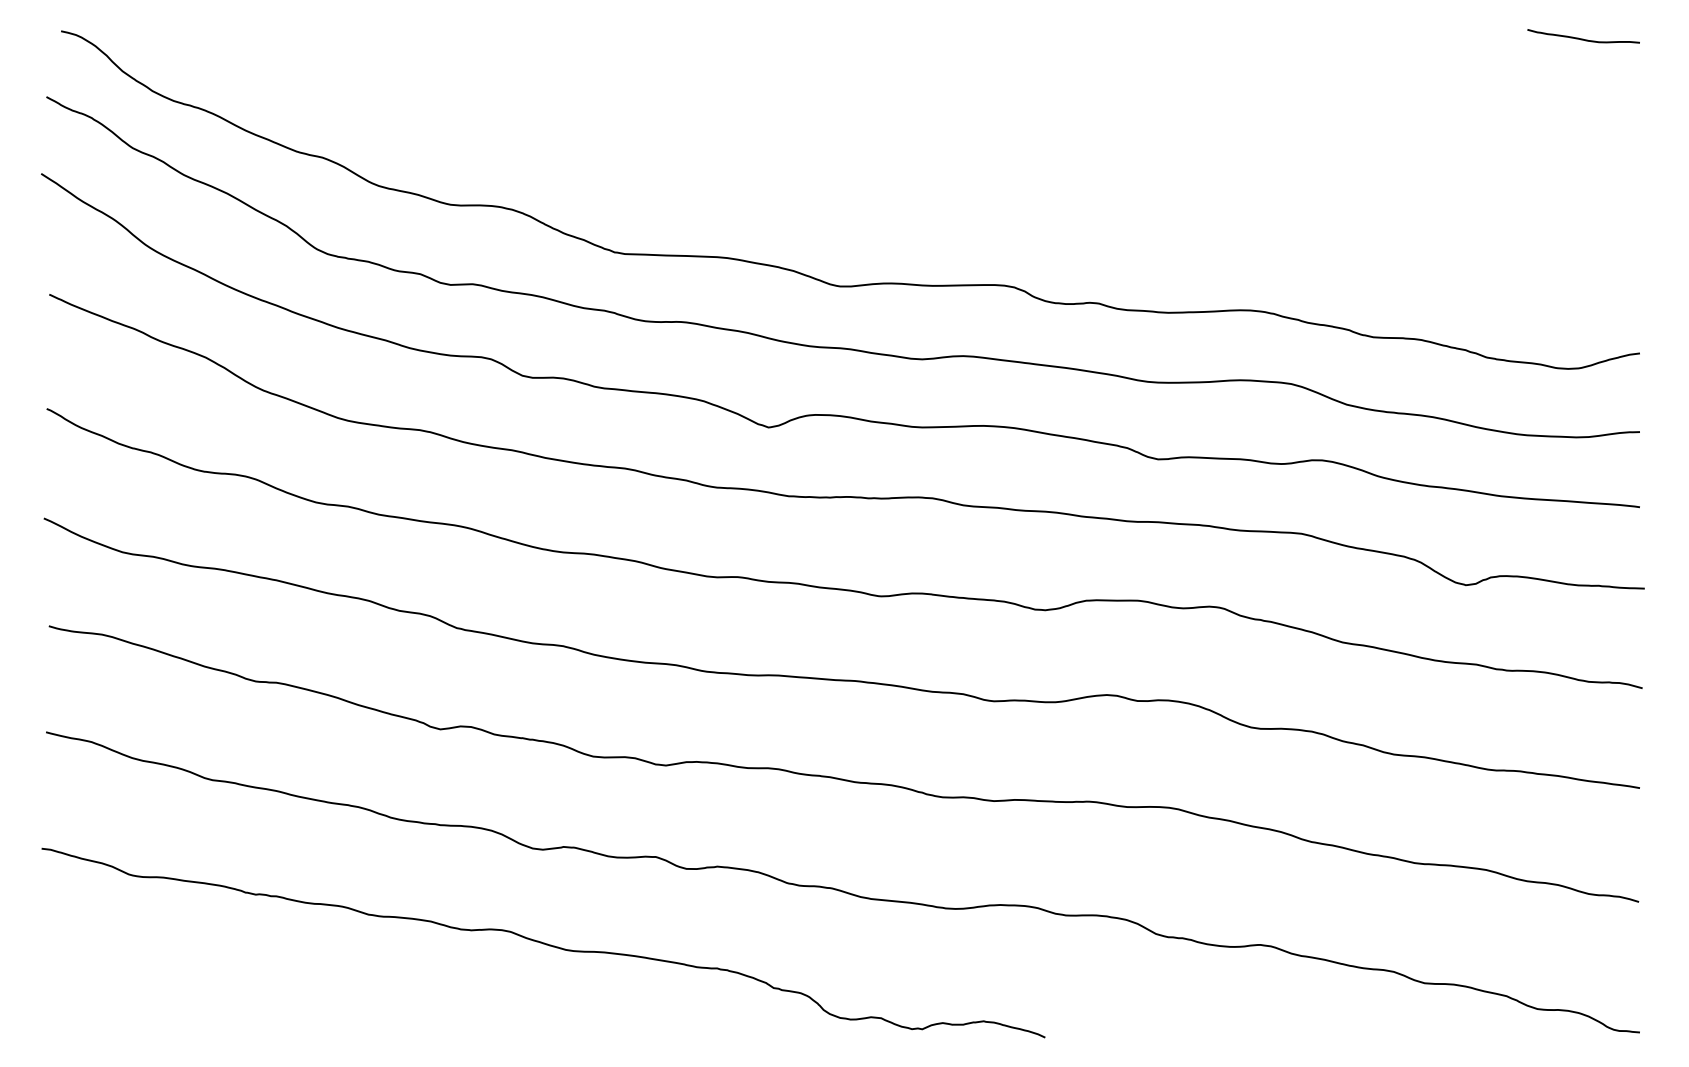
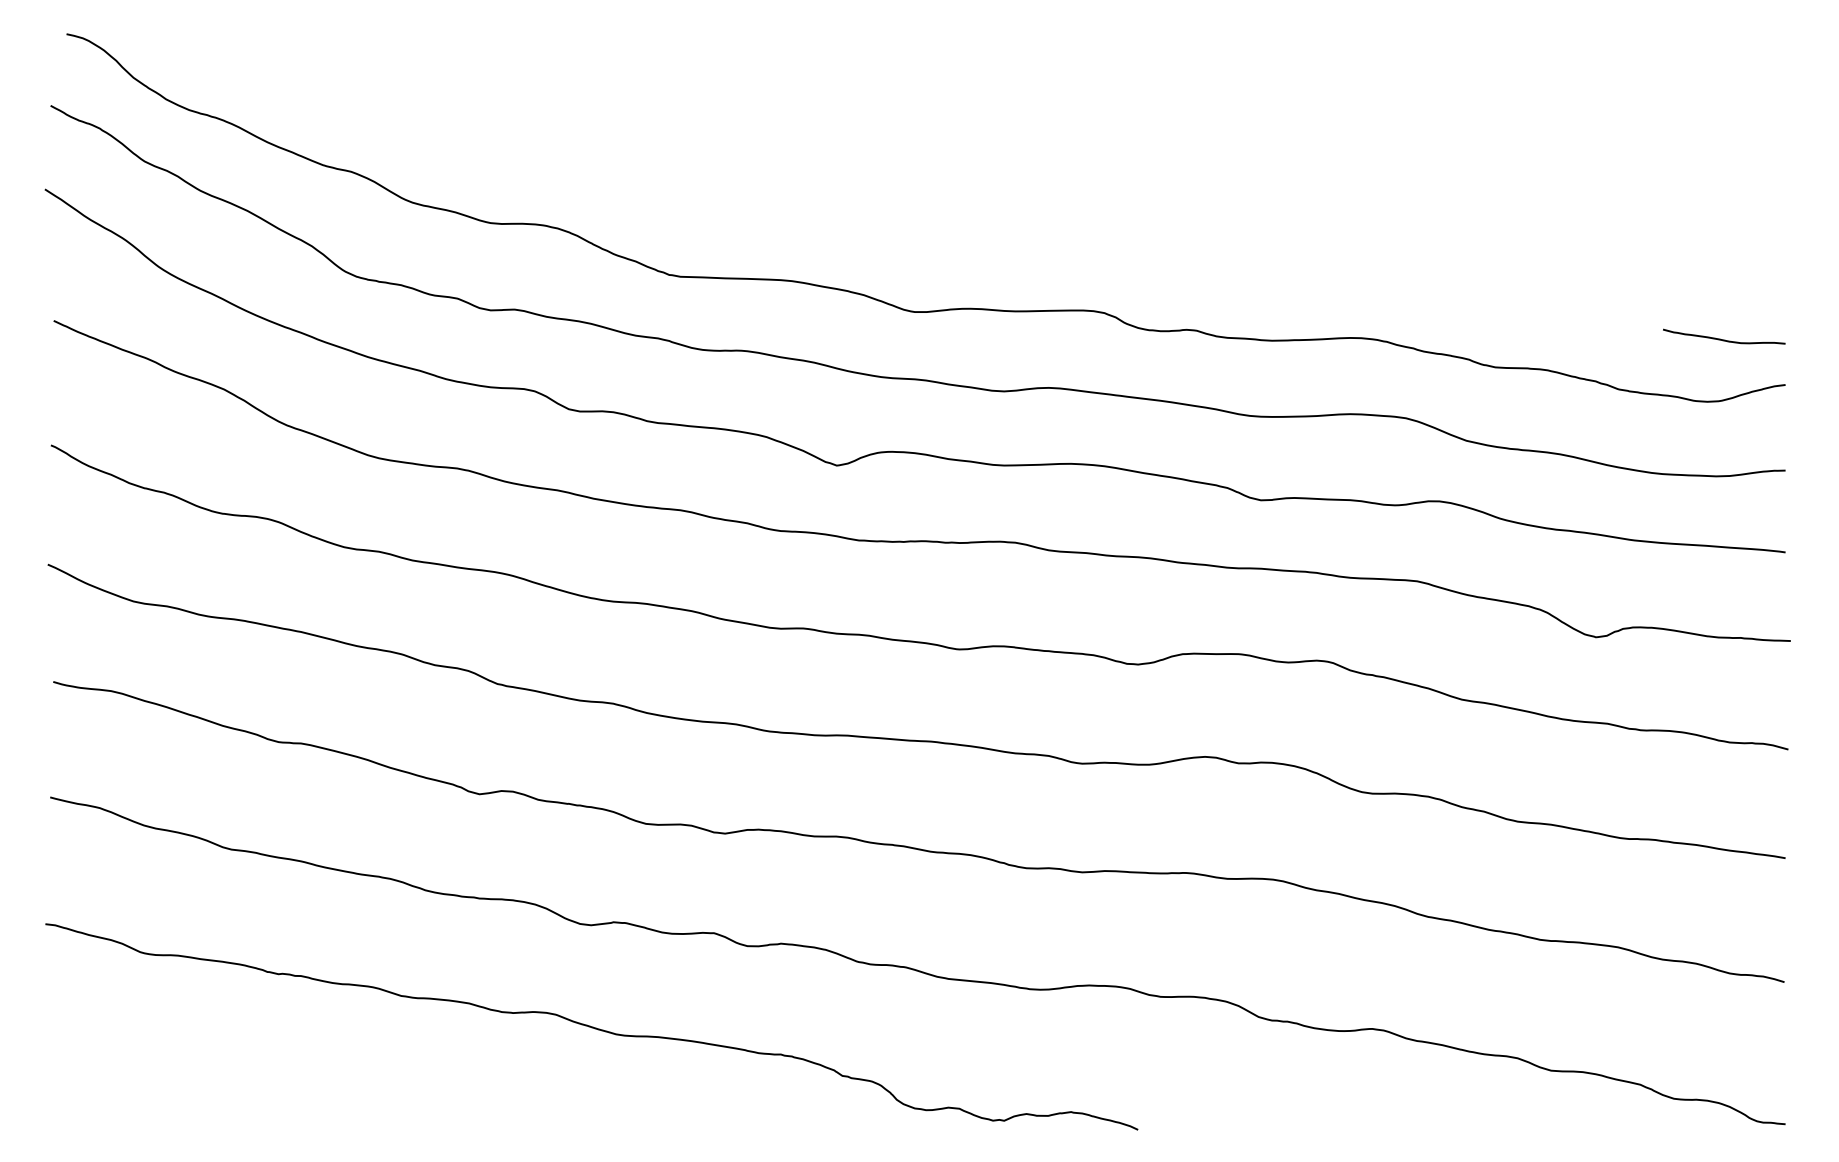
curve: (1583, 38) -> (1724, 339), moved

